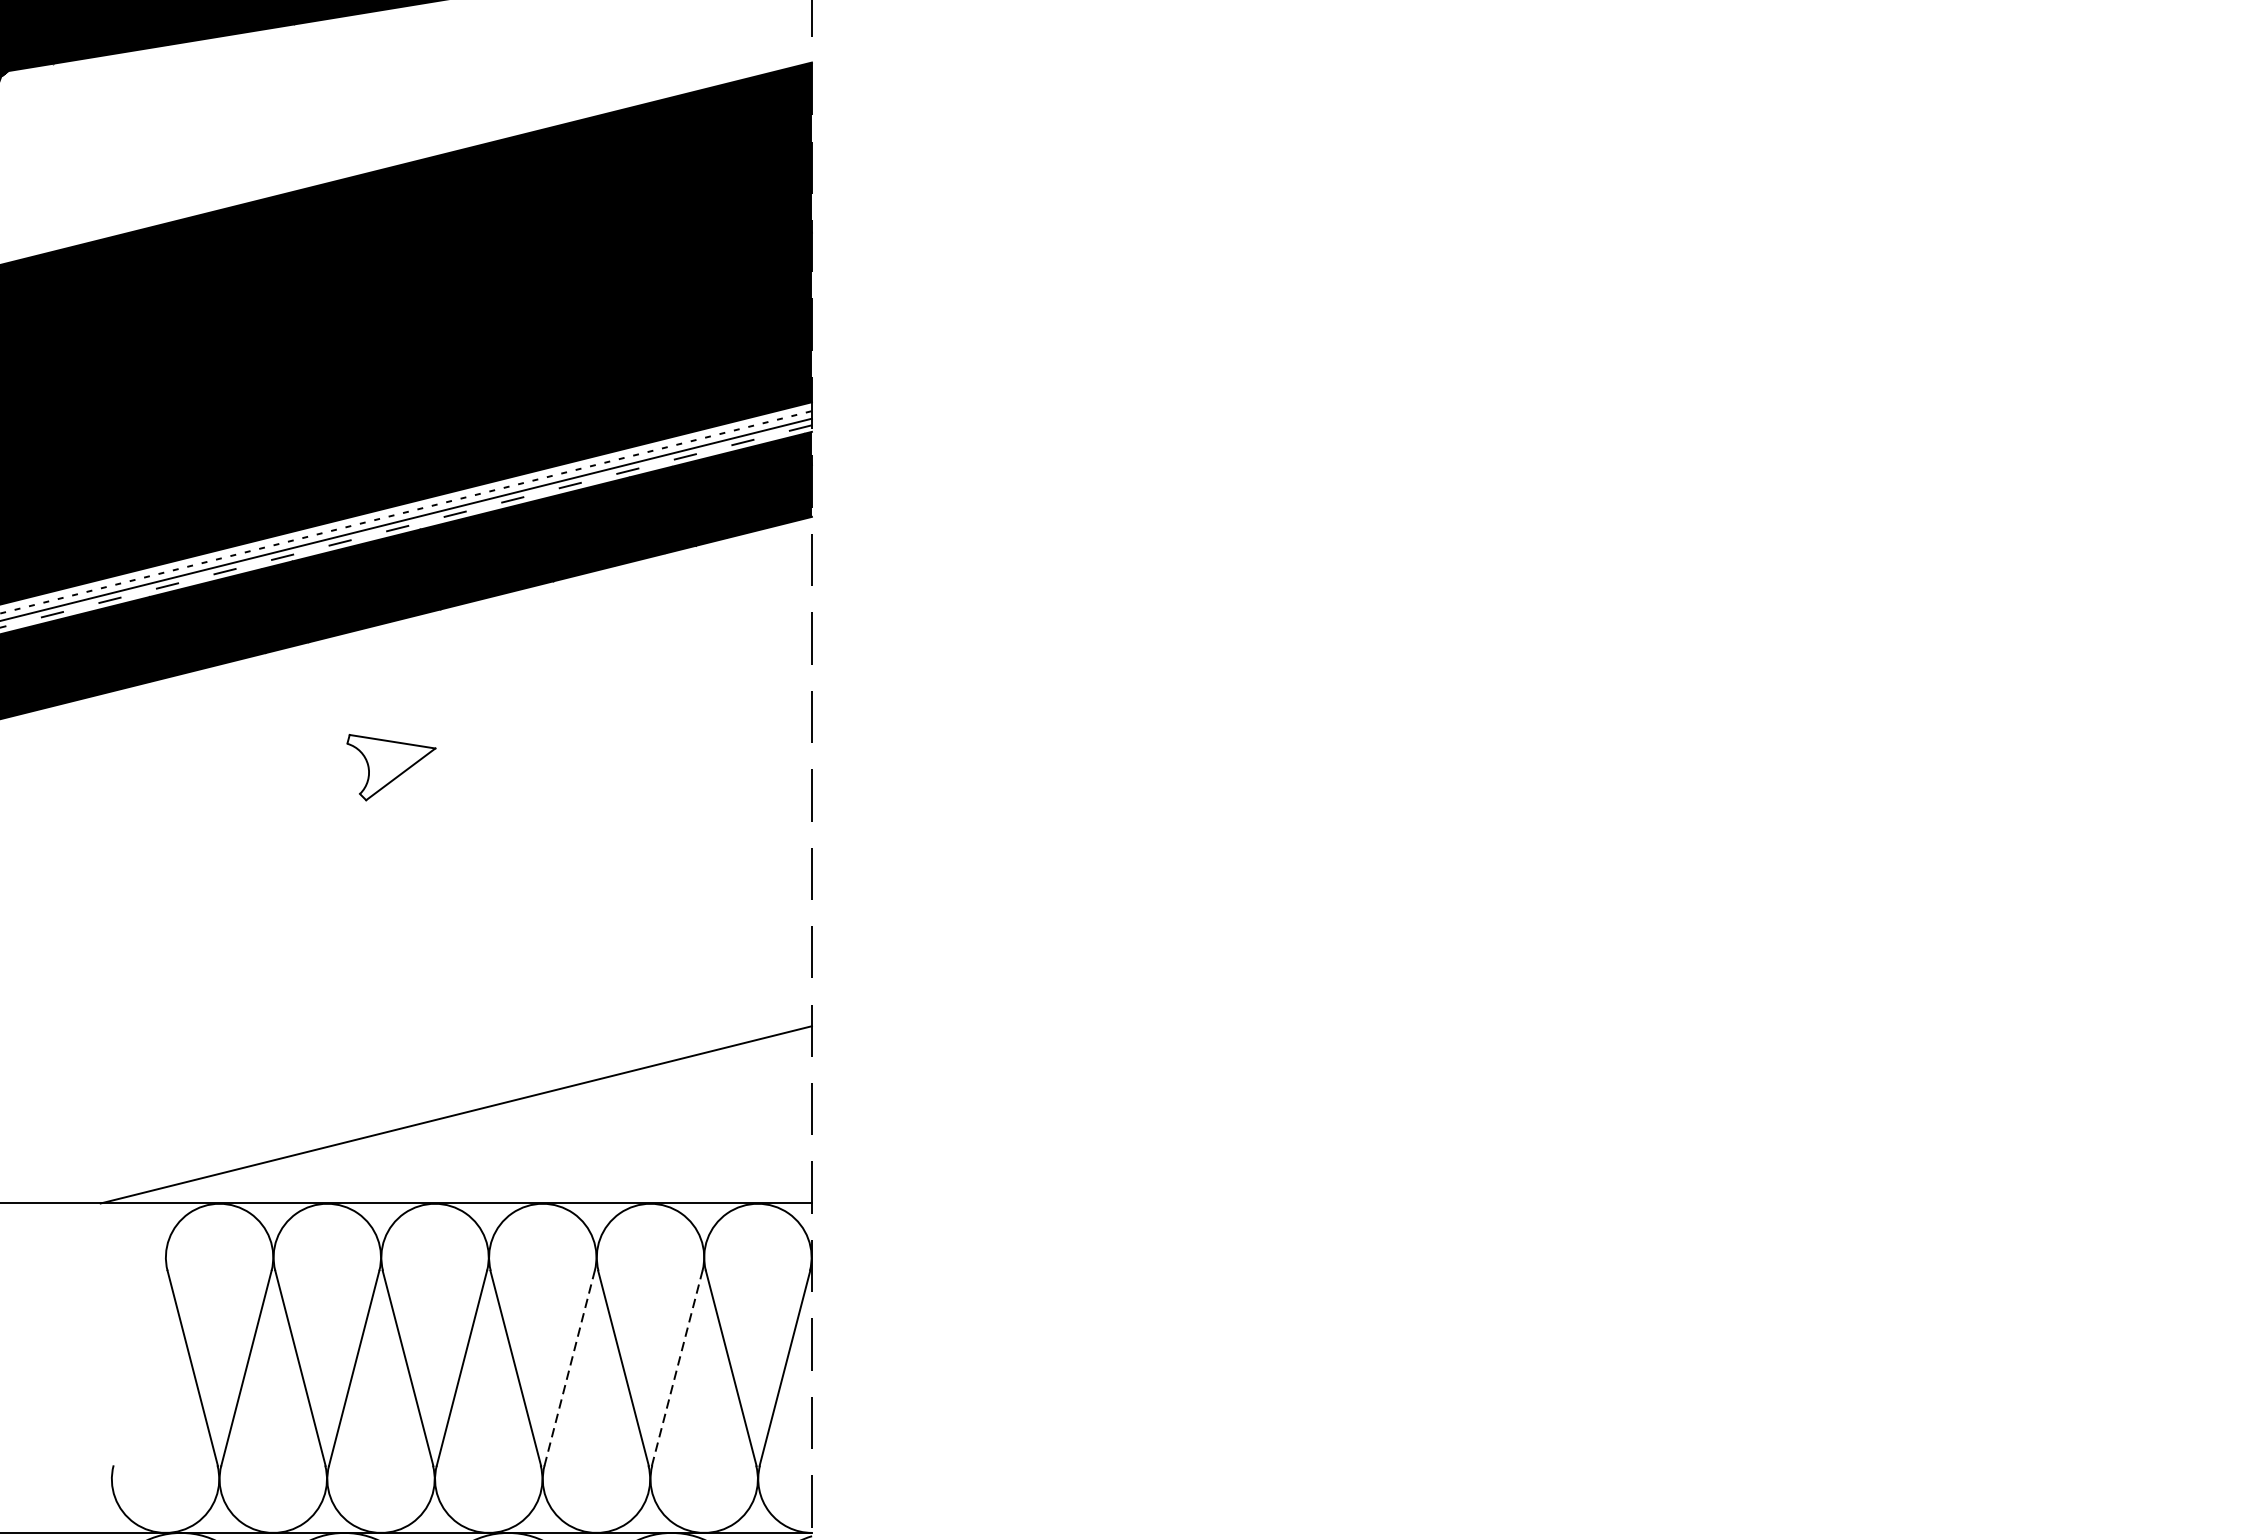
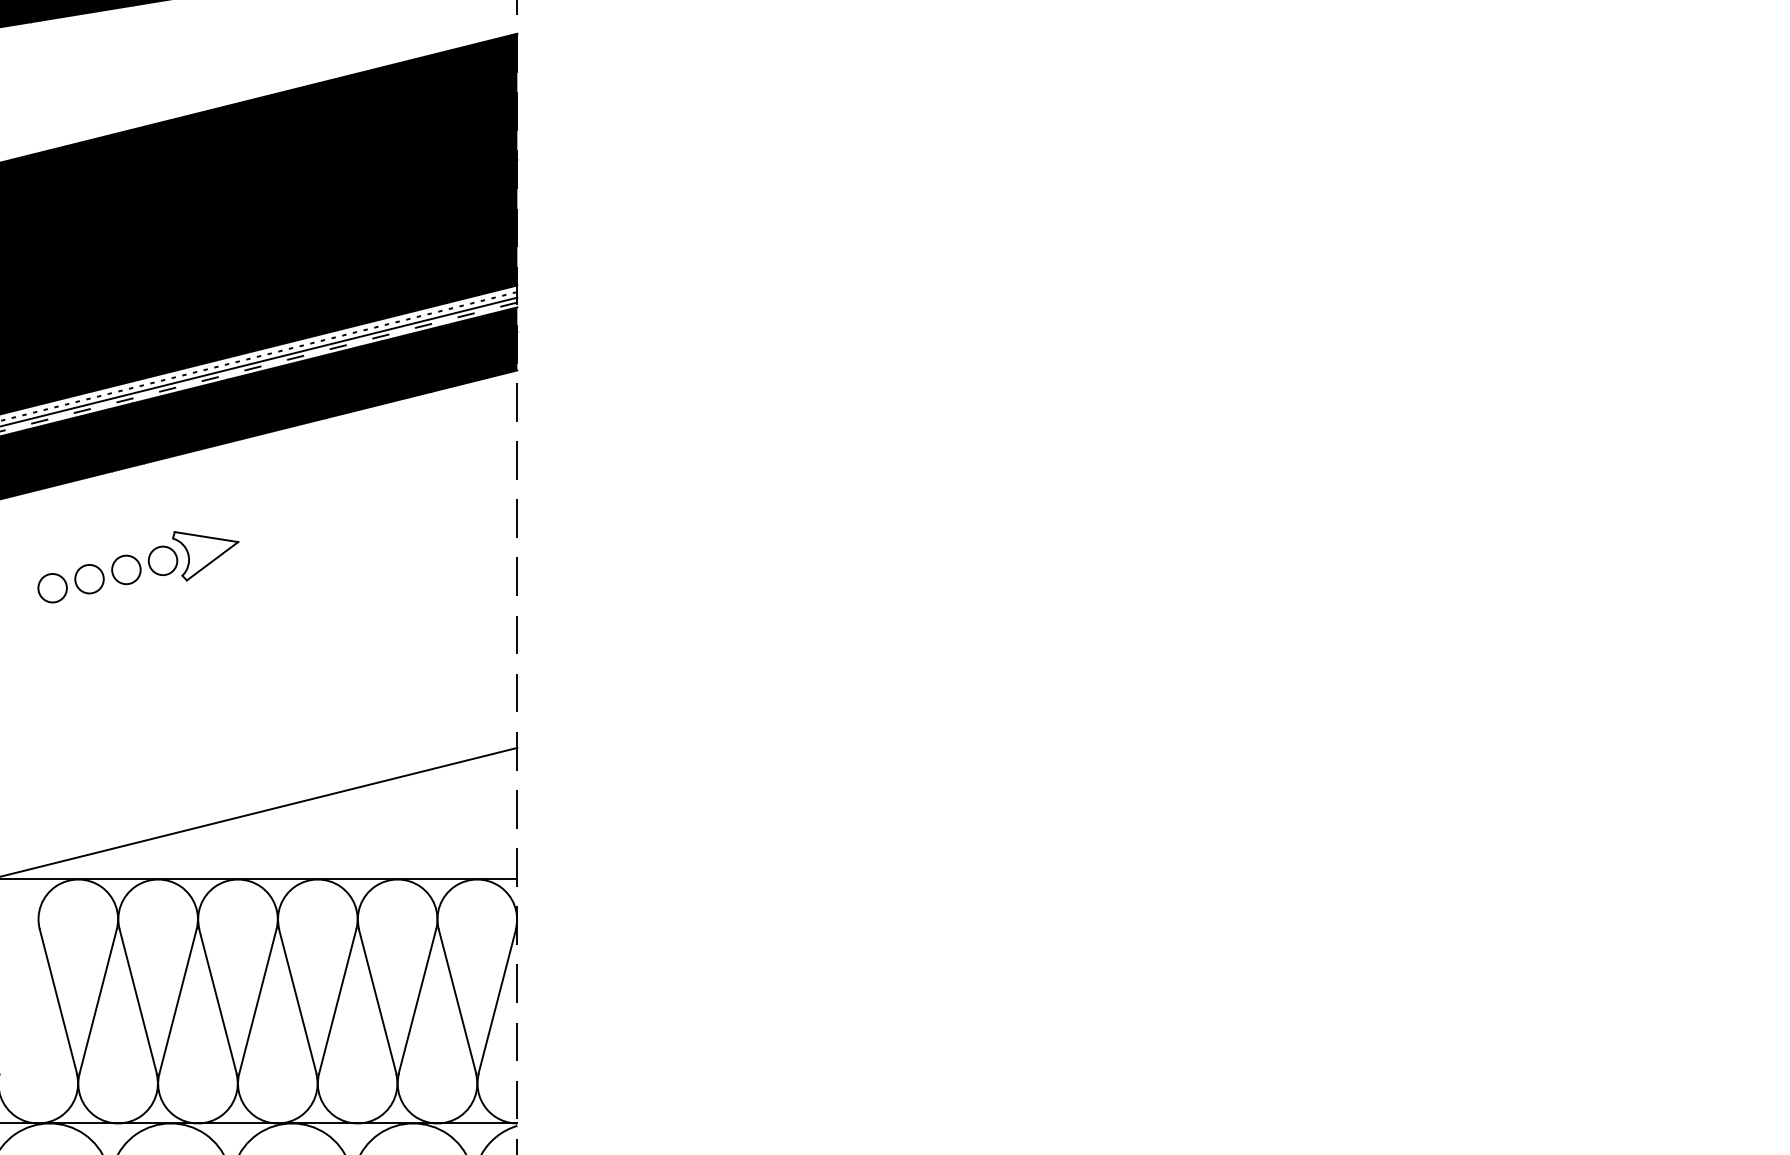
part: (258, 792) -> (107, 574), added
line: (569, 1368) -> (337, 1001), dashed -> solid
line: (677, 1368) -> (417, 1001), dashed -> solid

